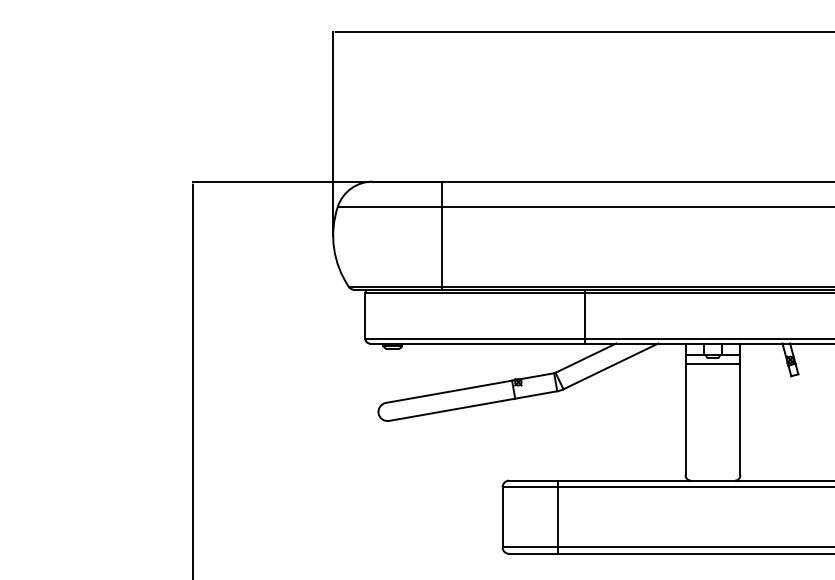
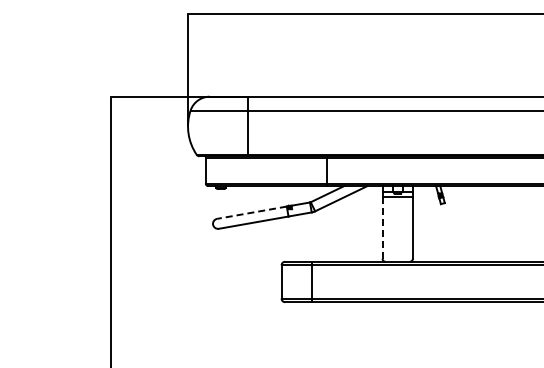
line: (448, 391) -> (251, 212), solid -> dashed
line: (685, 418) -> (382, 227), solid -> dashed

